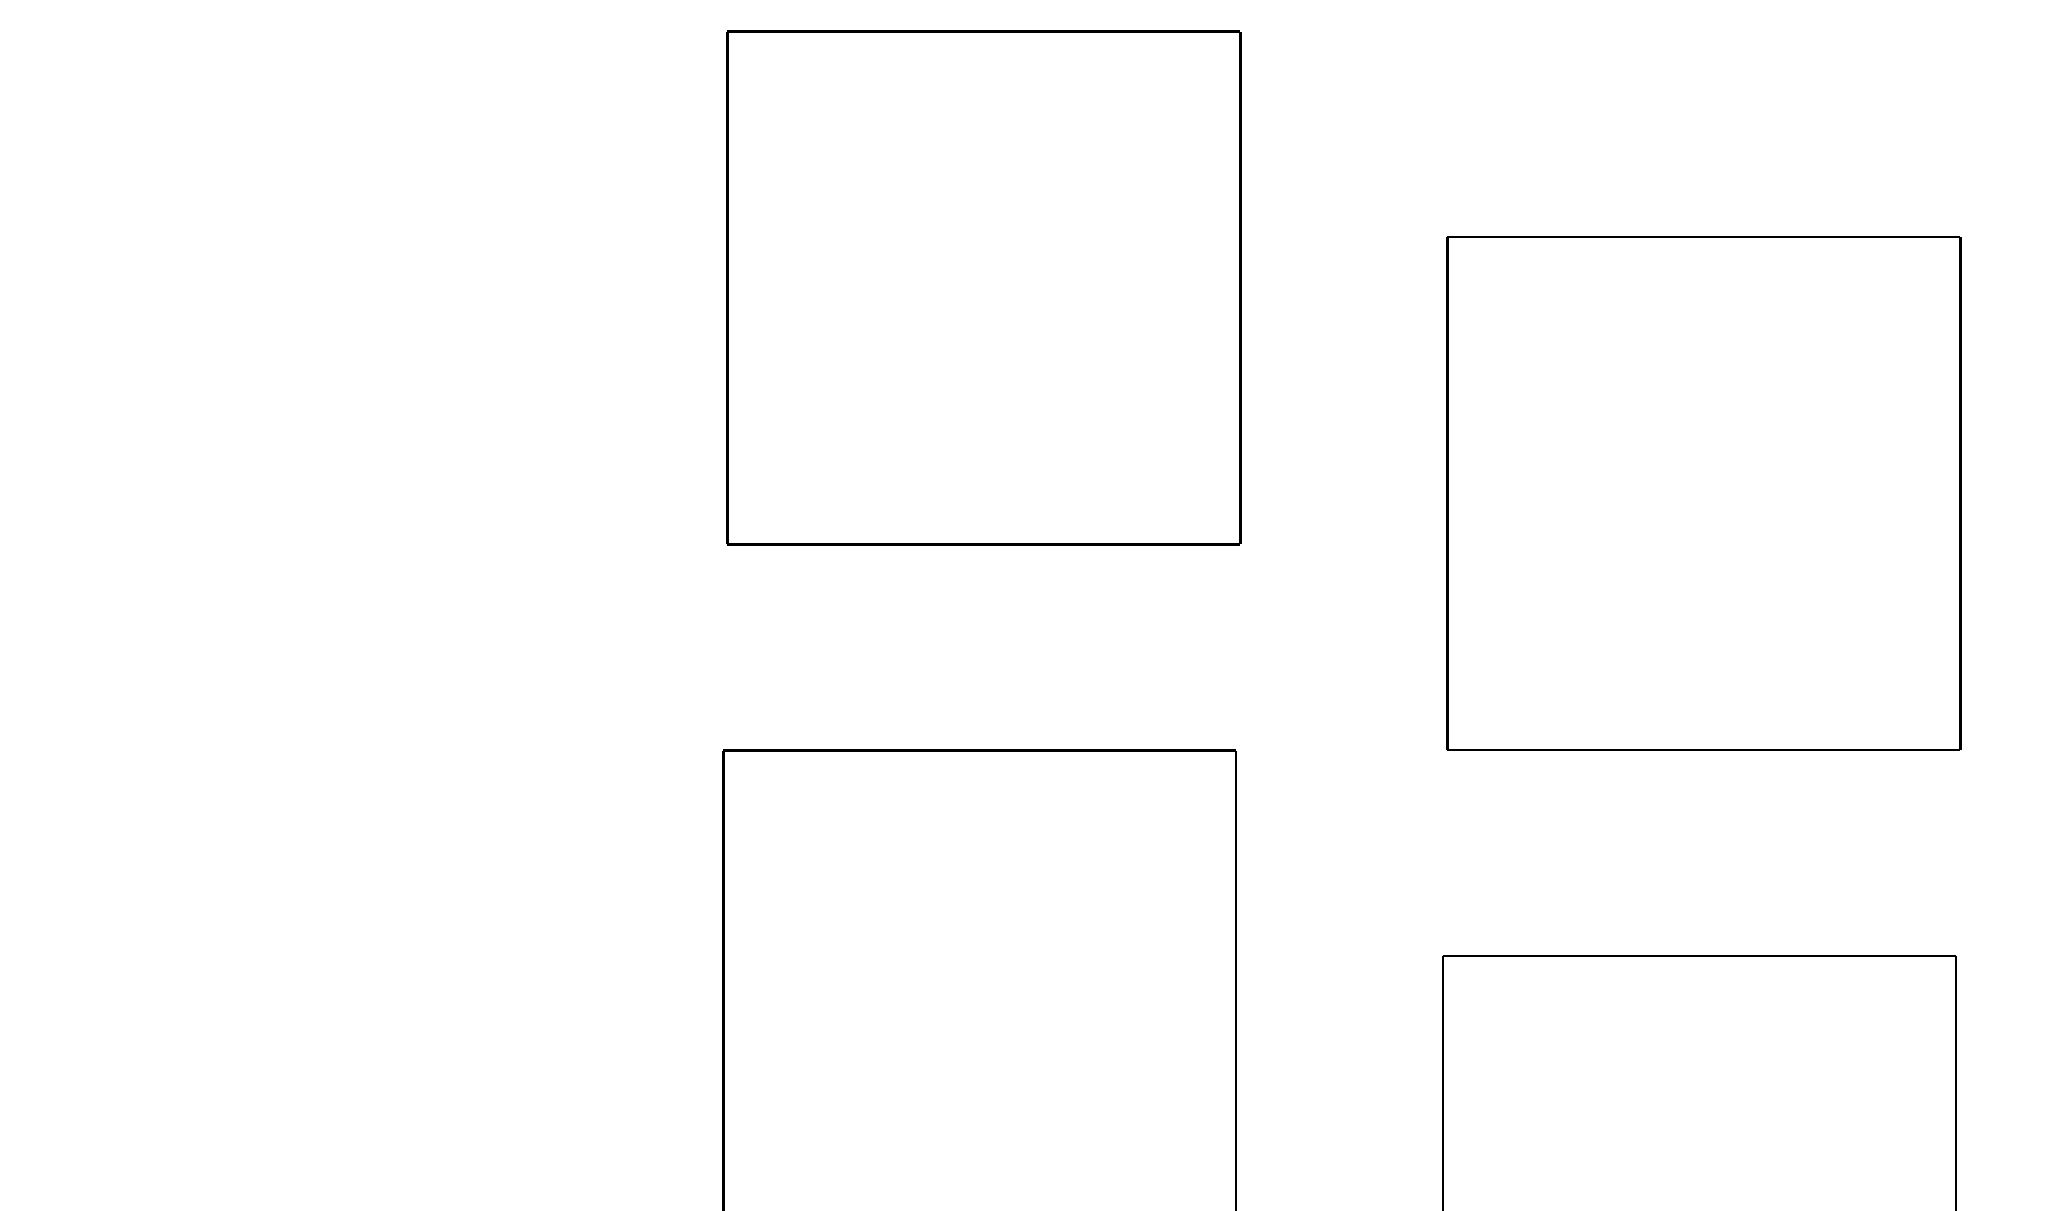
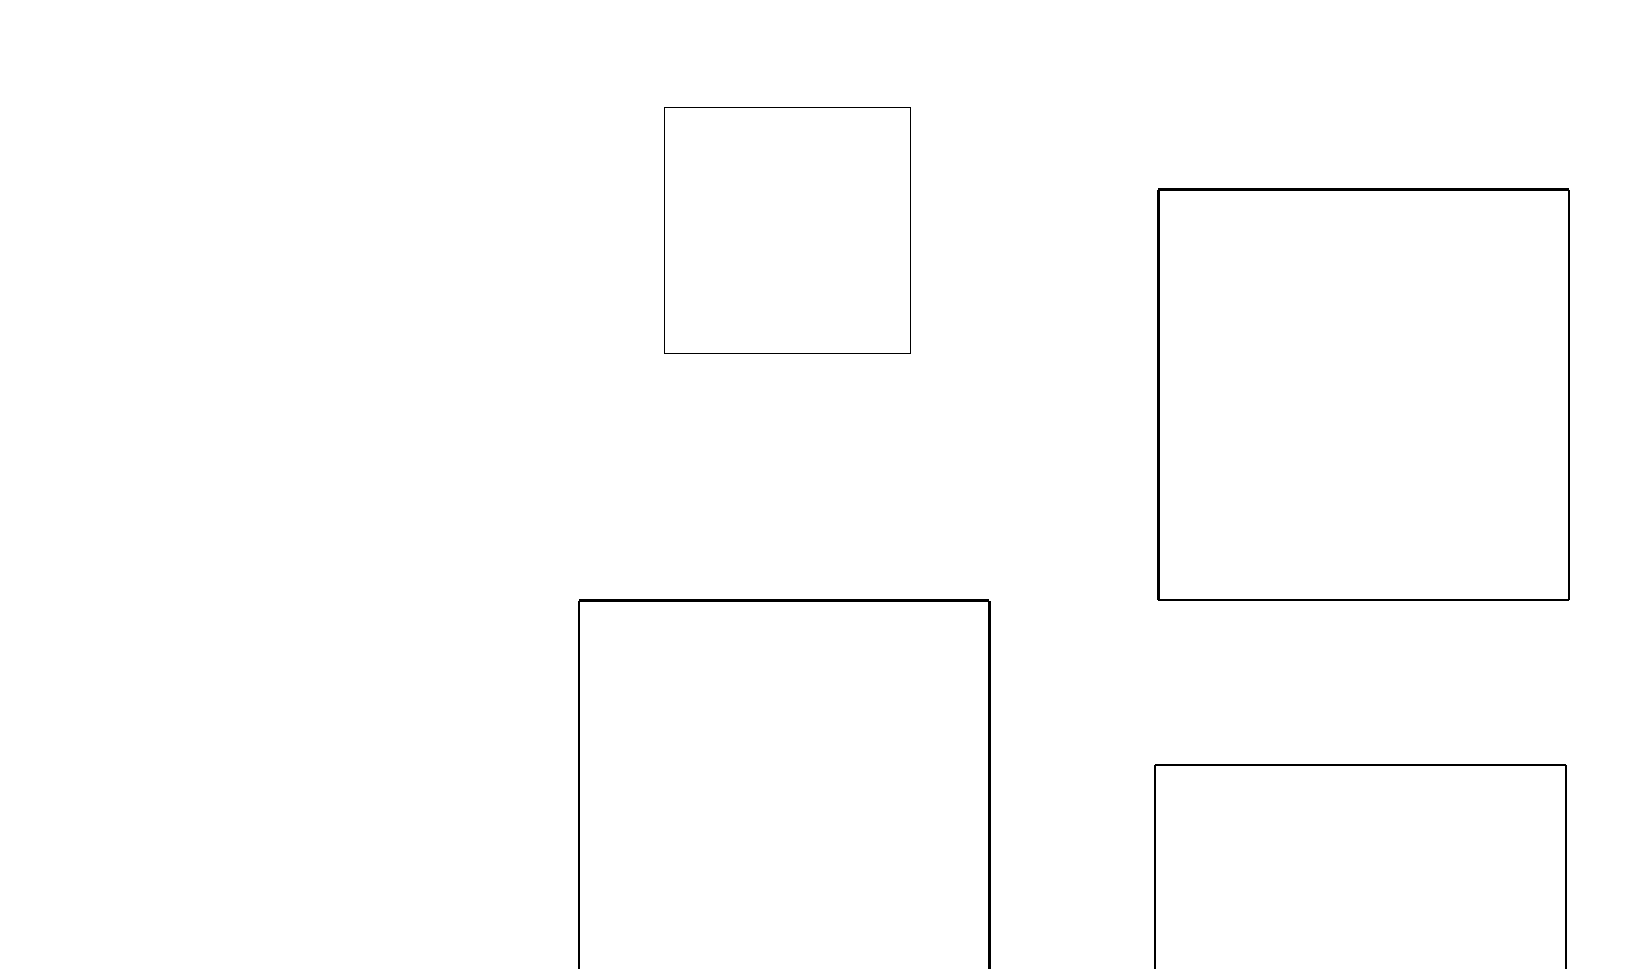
part: (983, 287) -> (787, 229), size x0.6

